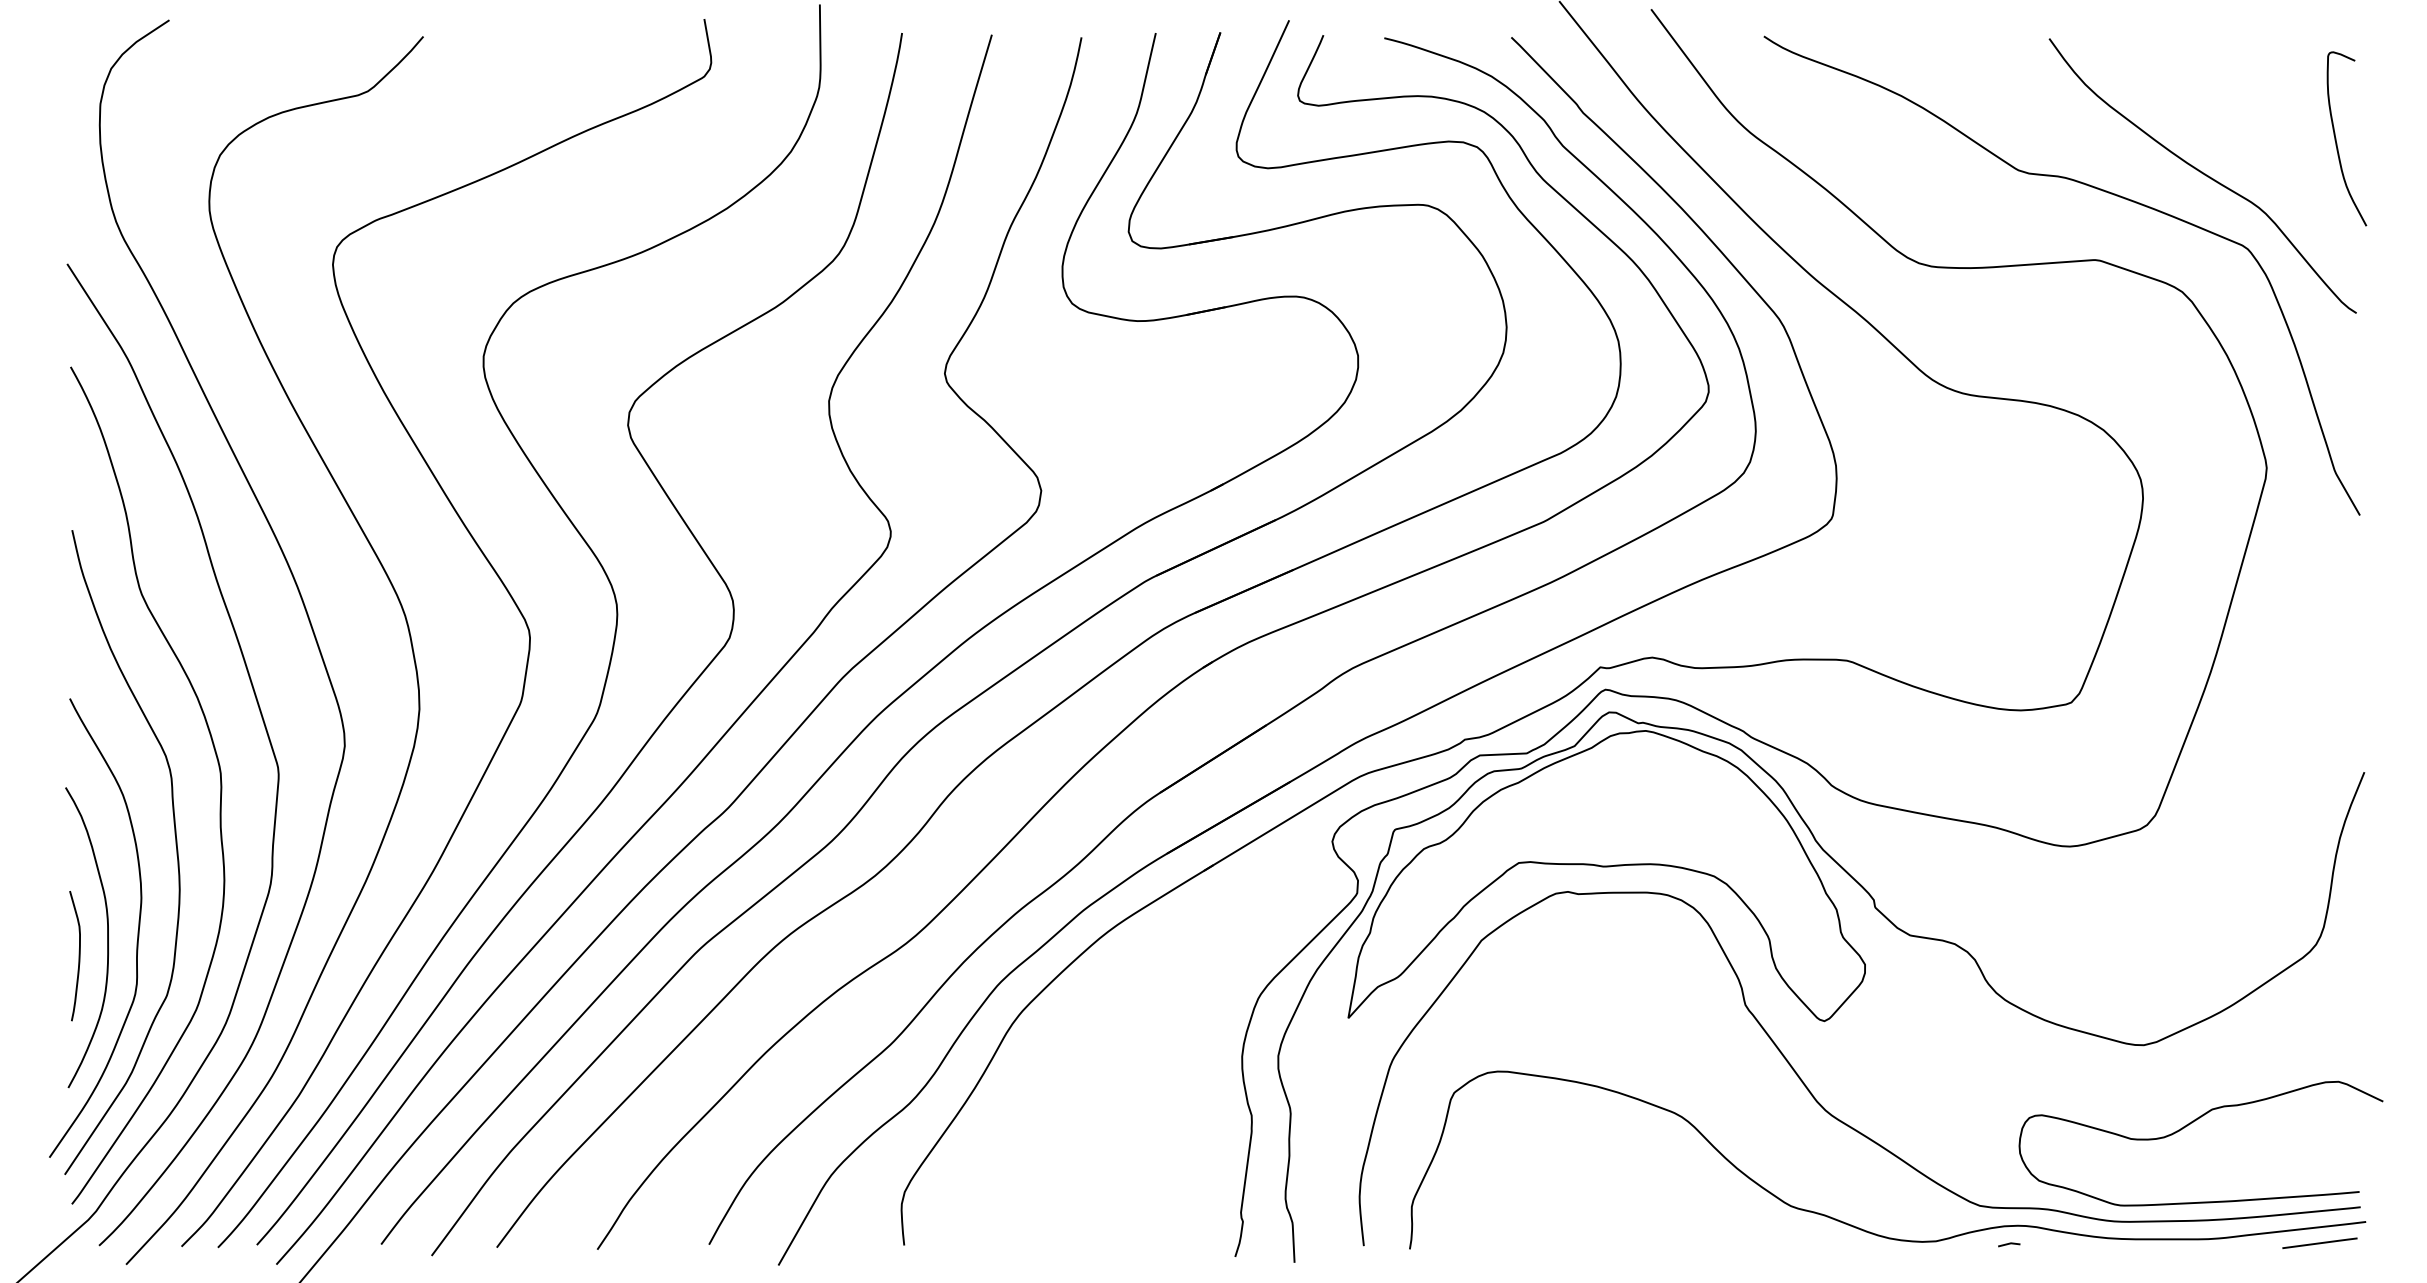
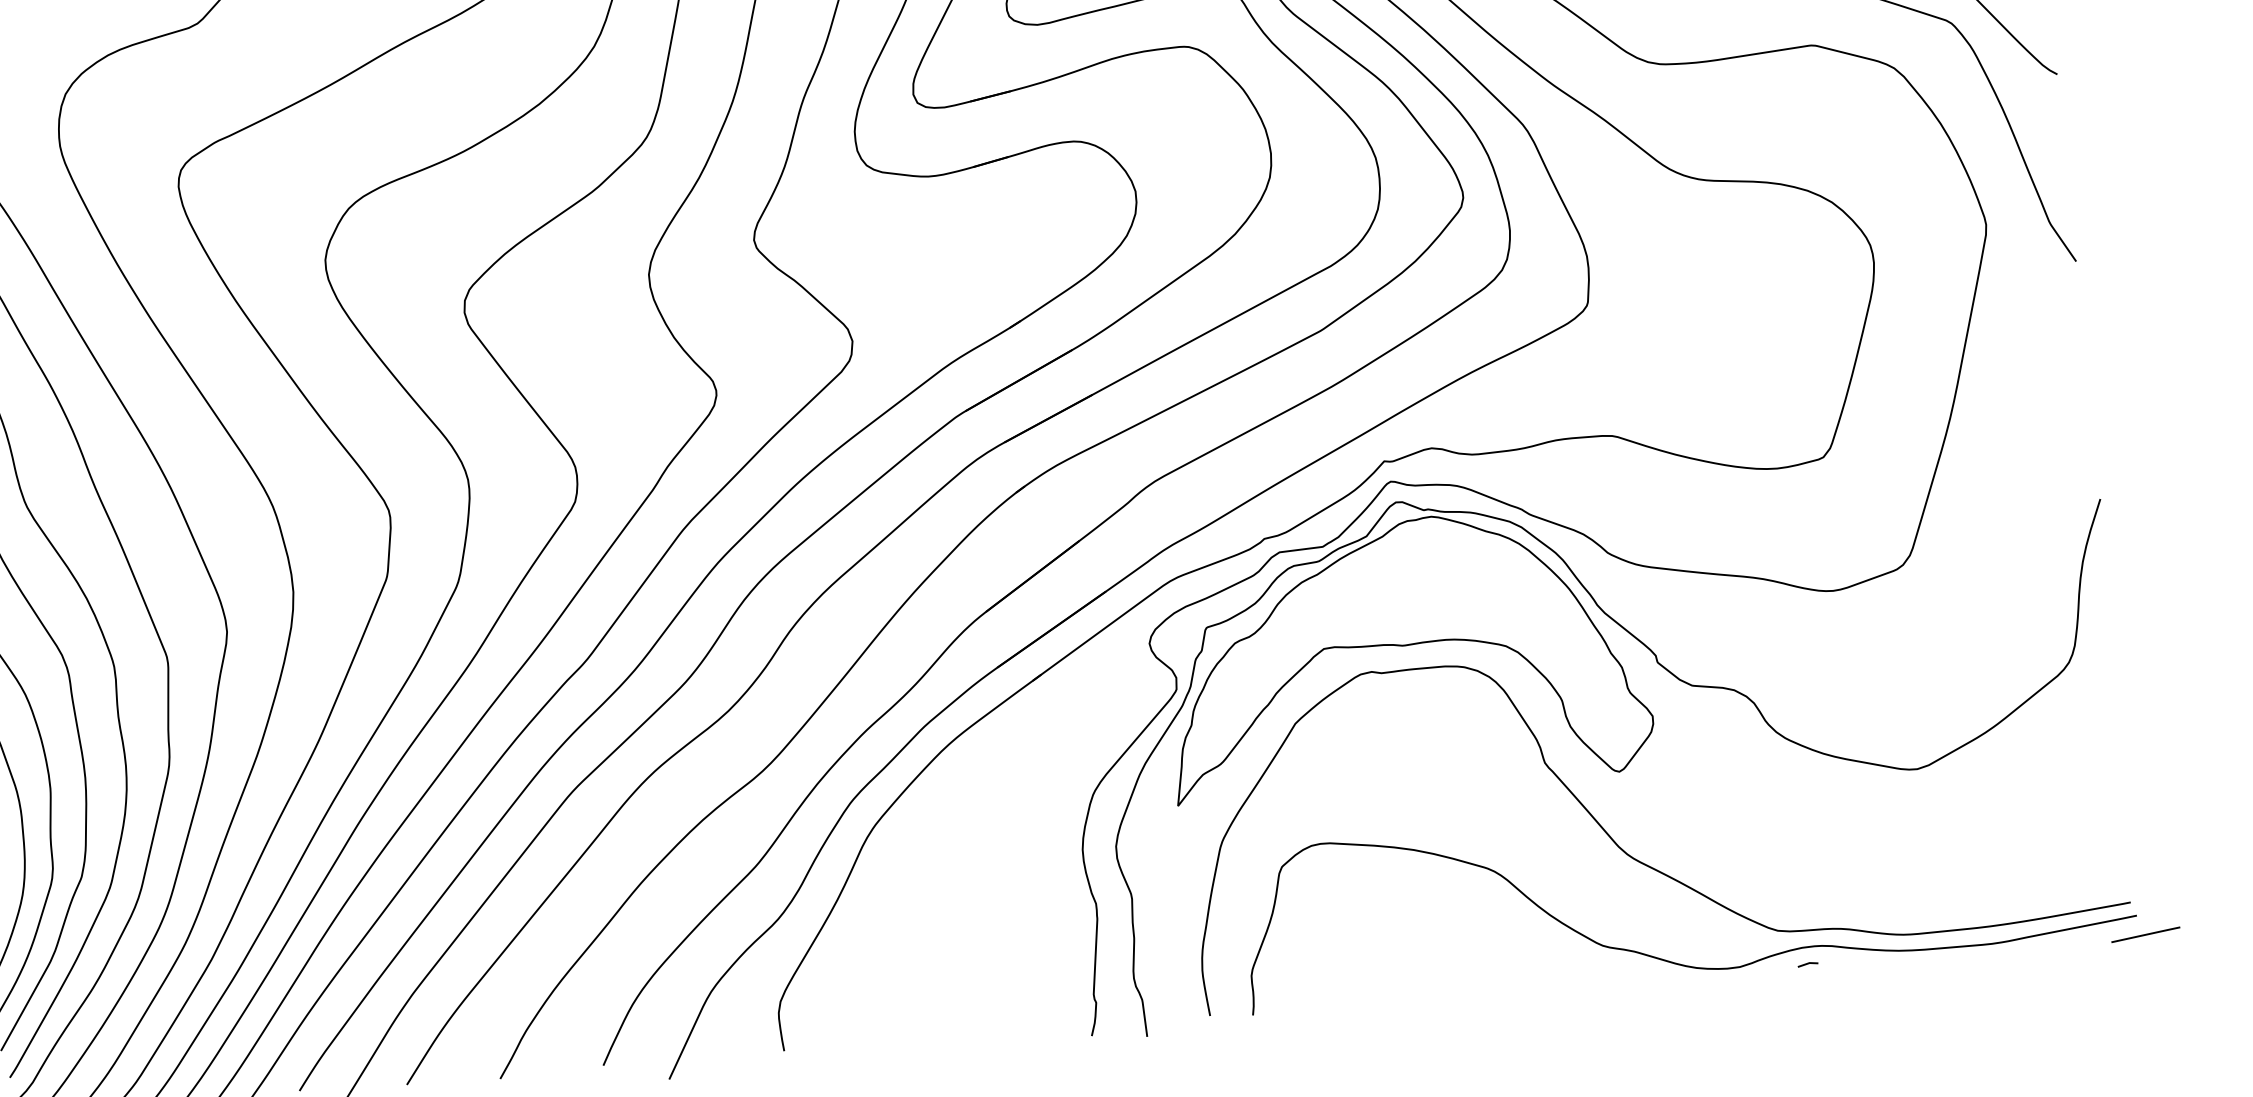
curve: (2189, 1125) -> (1965, 840), removed
line: (2319, 1242) -> (2145, 934), moved

